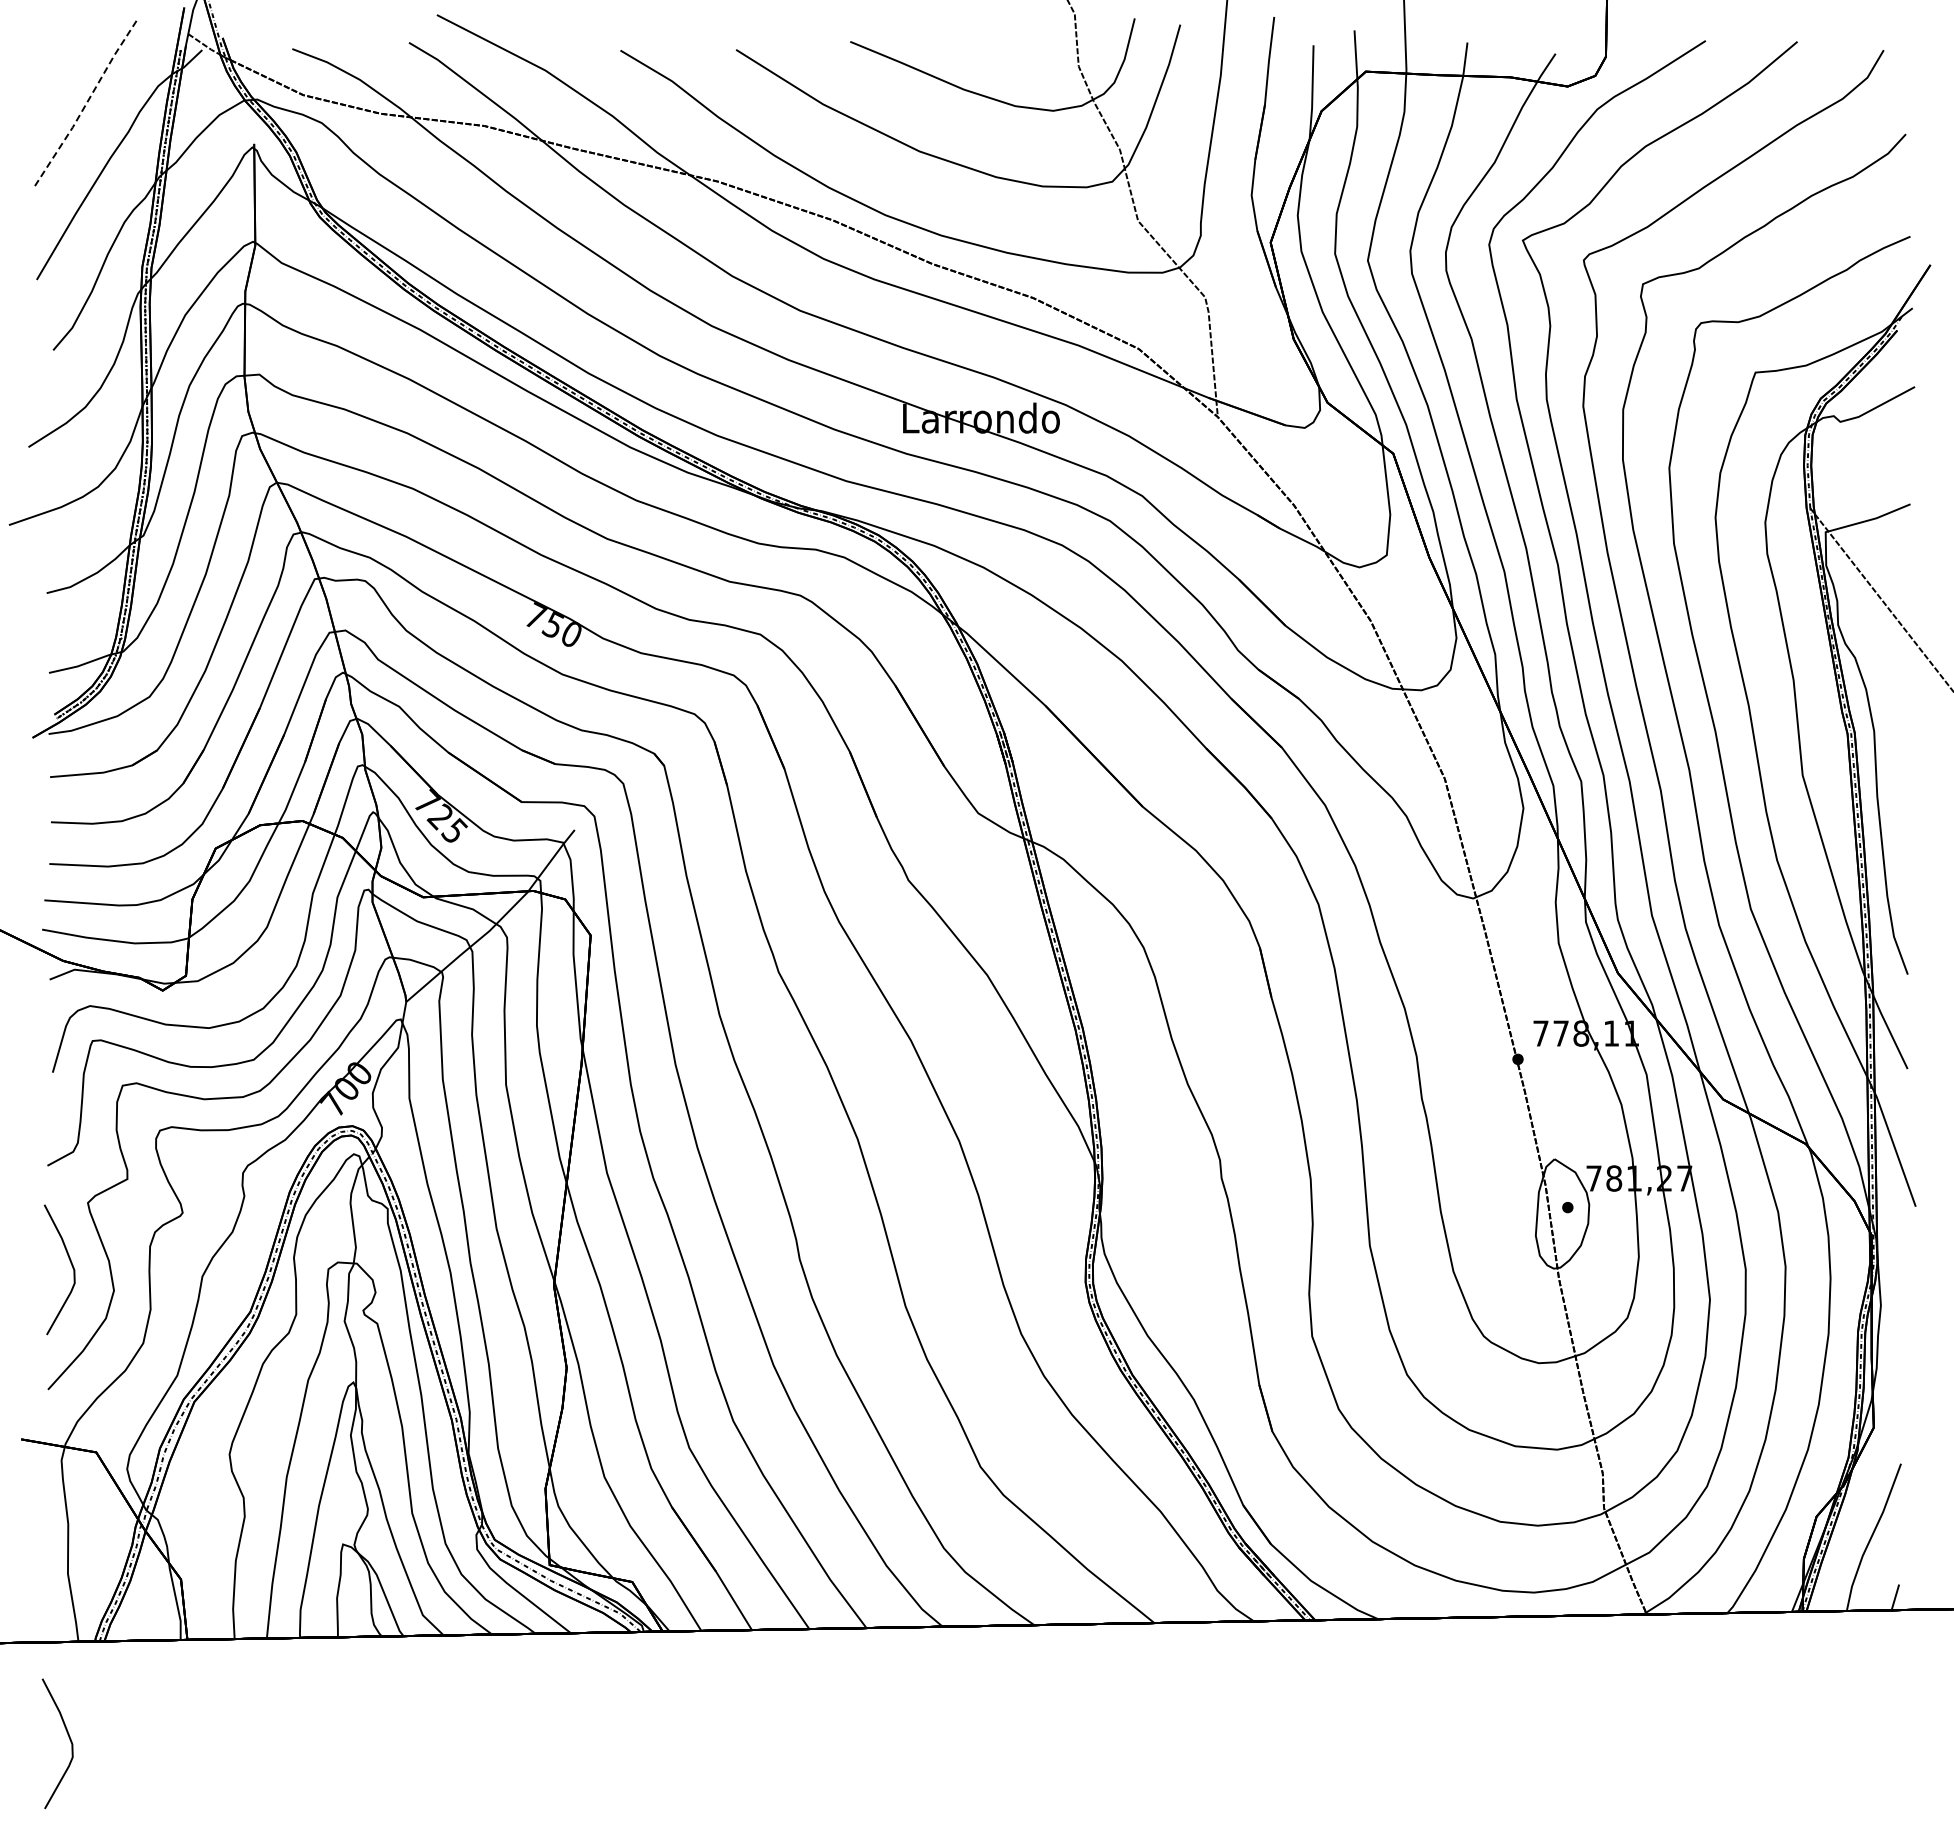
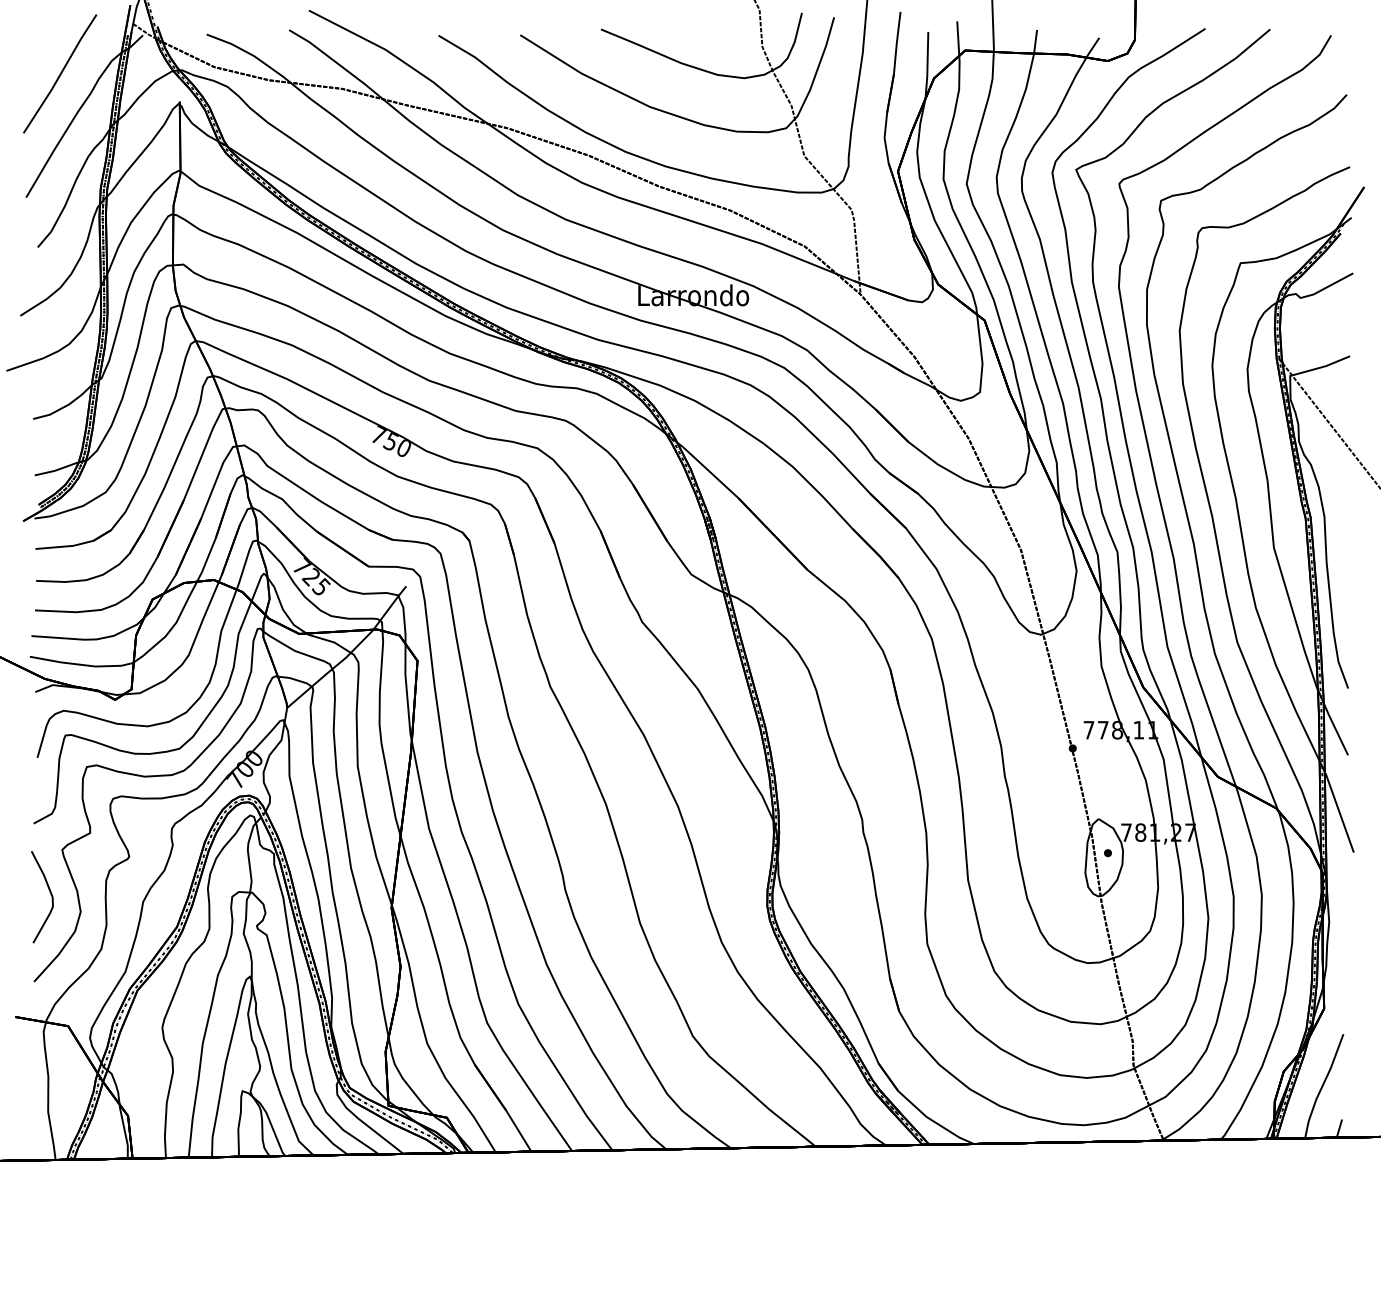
line: (85, 105) -> (60, 74), dashed -> solid
curve: (69, 1740) -> (49, 1229), removed

